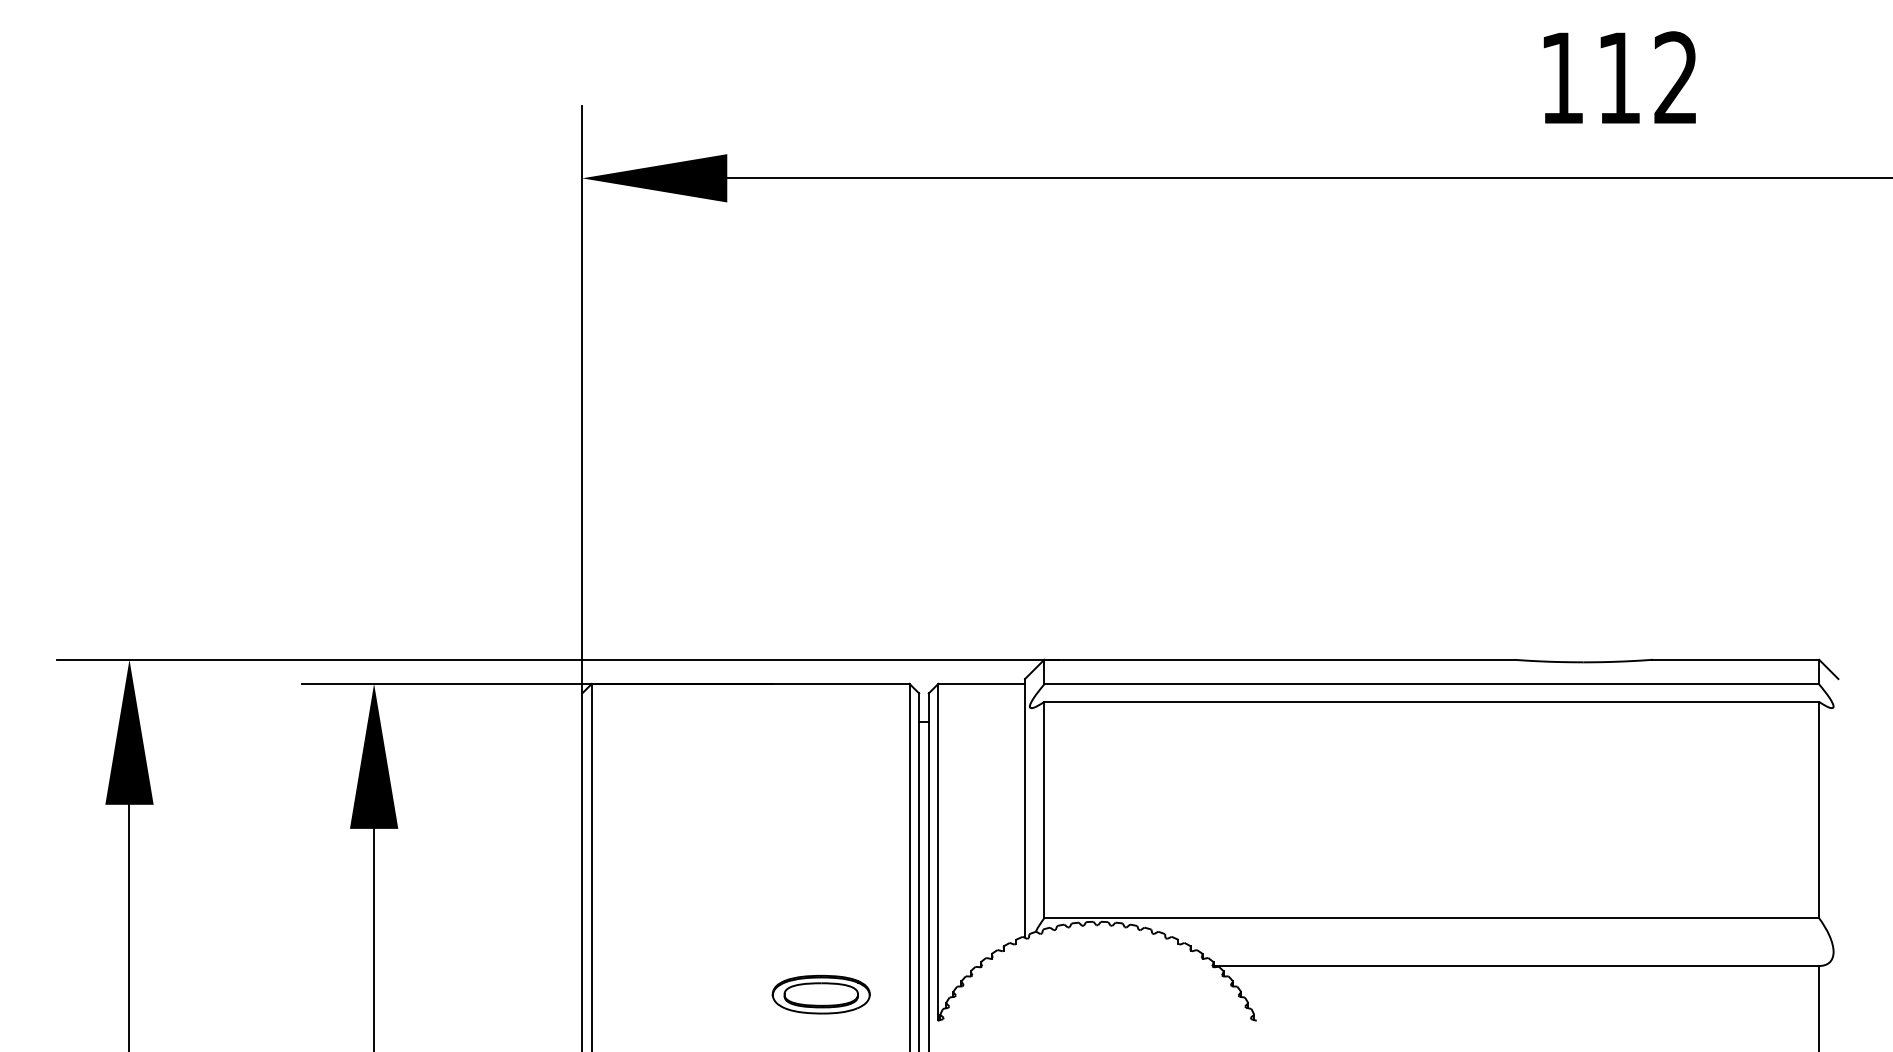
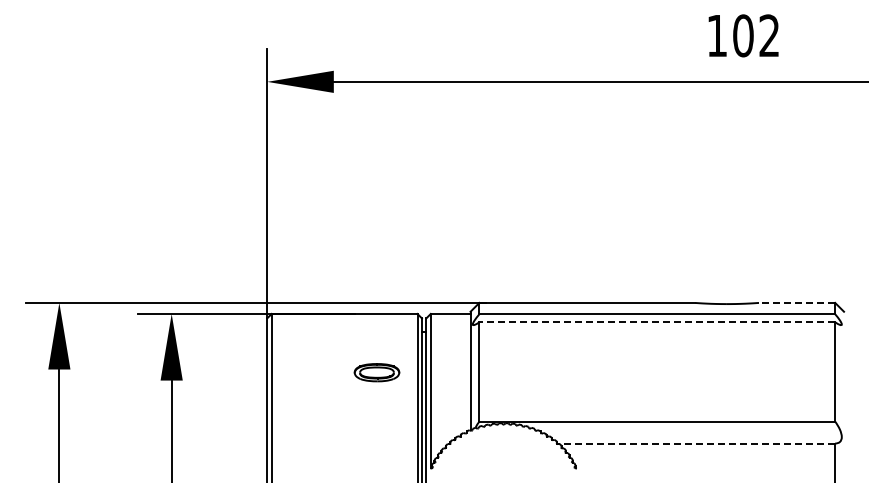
text: (1619, 77) -> (743, 35), 112 -> 102
line: (1734, 658) -> (796, 302), solid -> dashed
line: (1432, 702) -> (657, 322), solid -> dashed
line: (1517, 965) -> (696, 443), solid -> dashed
part: (820, 994) -> (376, 372), moved

